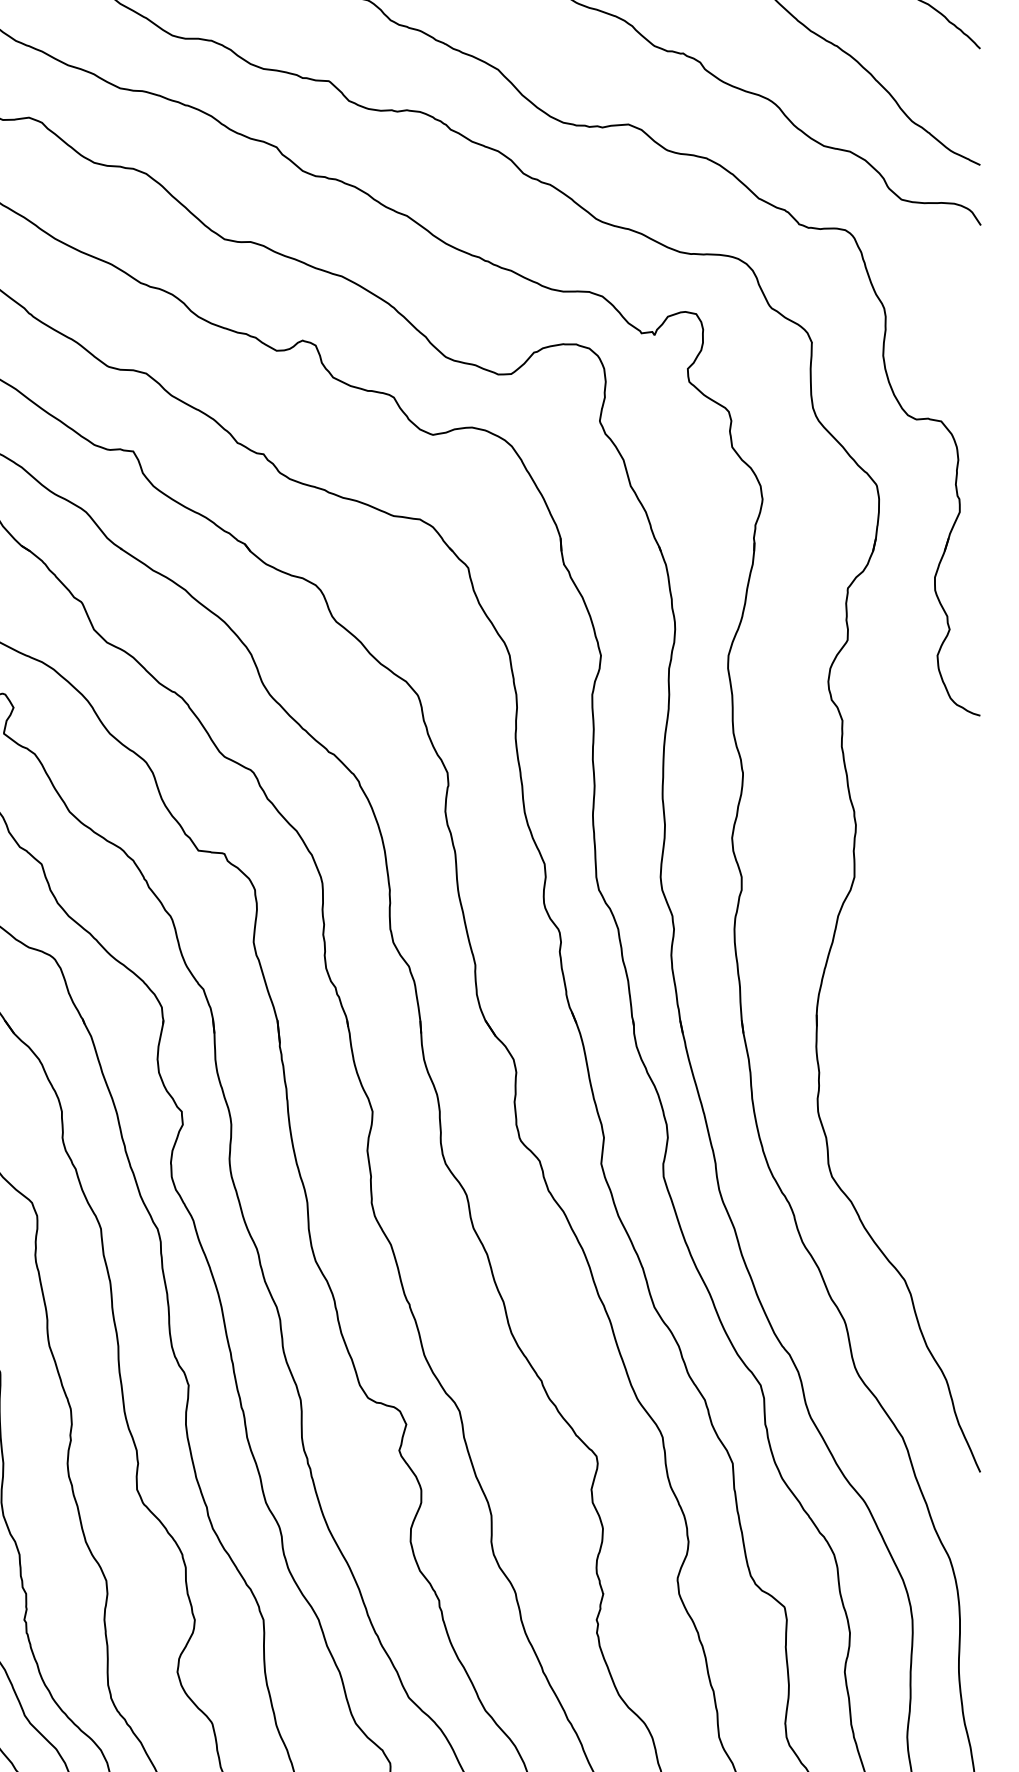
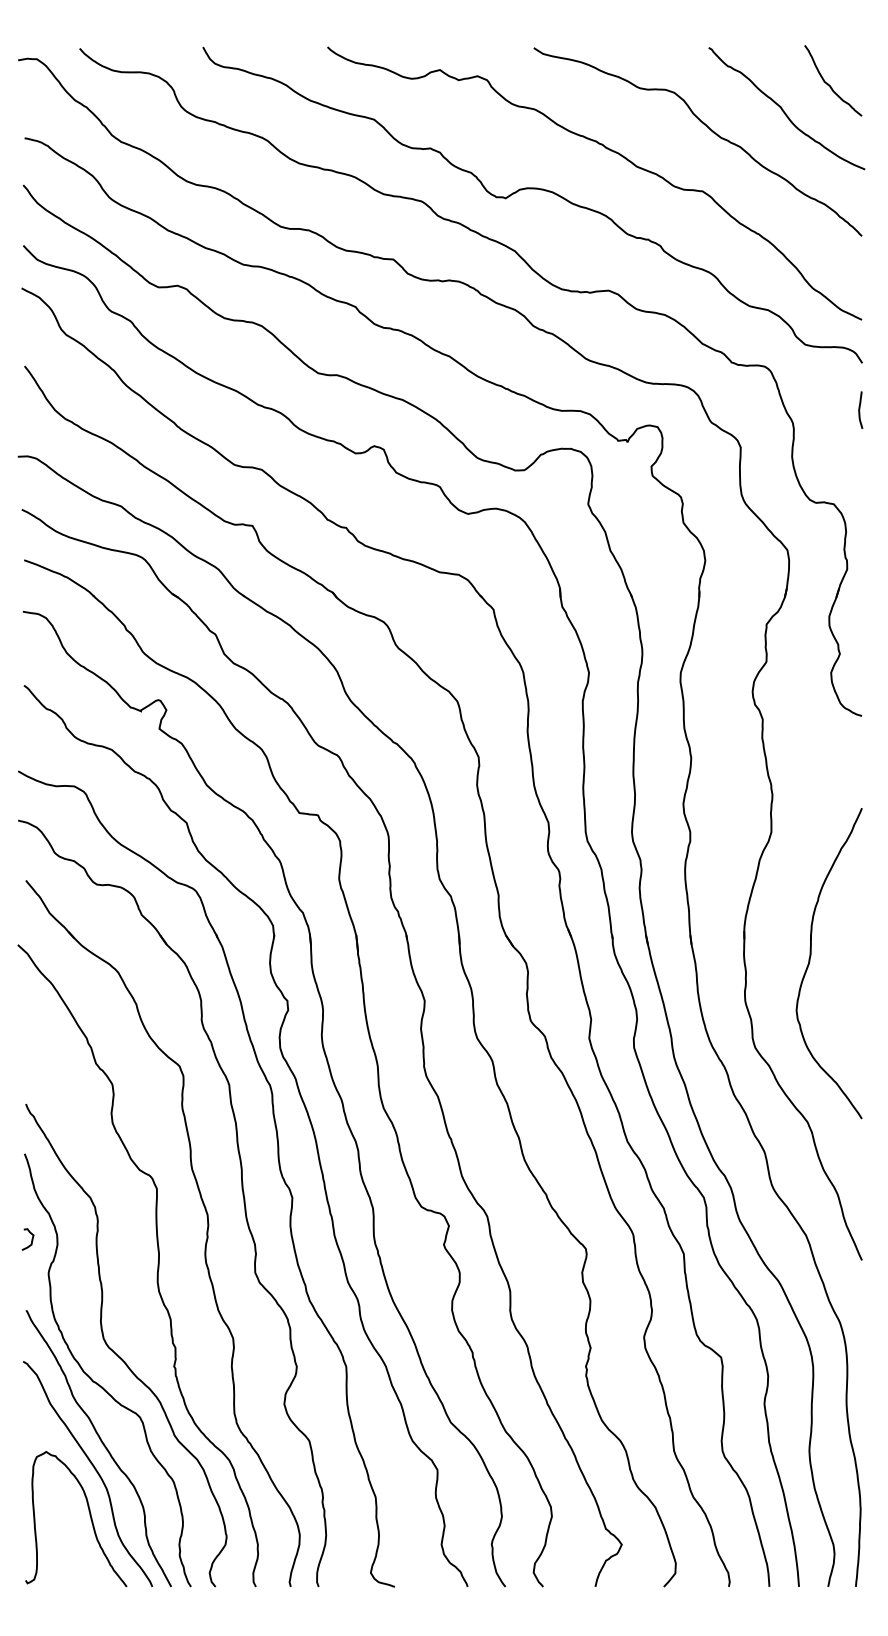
curve: (978, 289) -> (860, 409), added
part: (908, 1056) -> (810, 961), added

